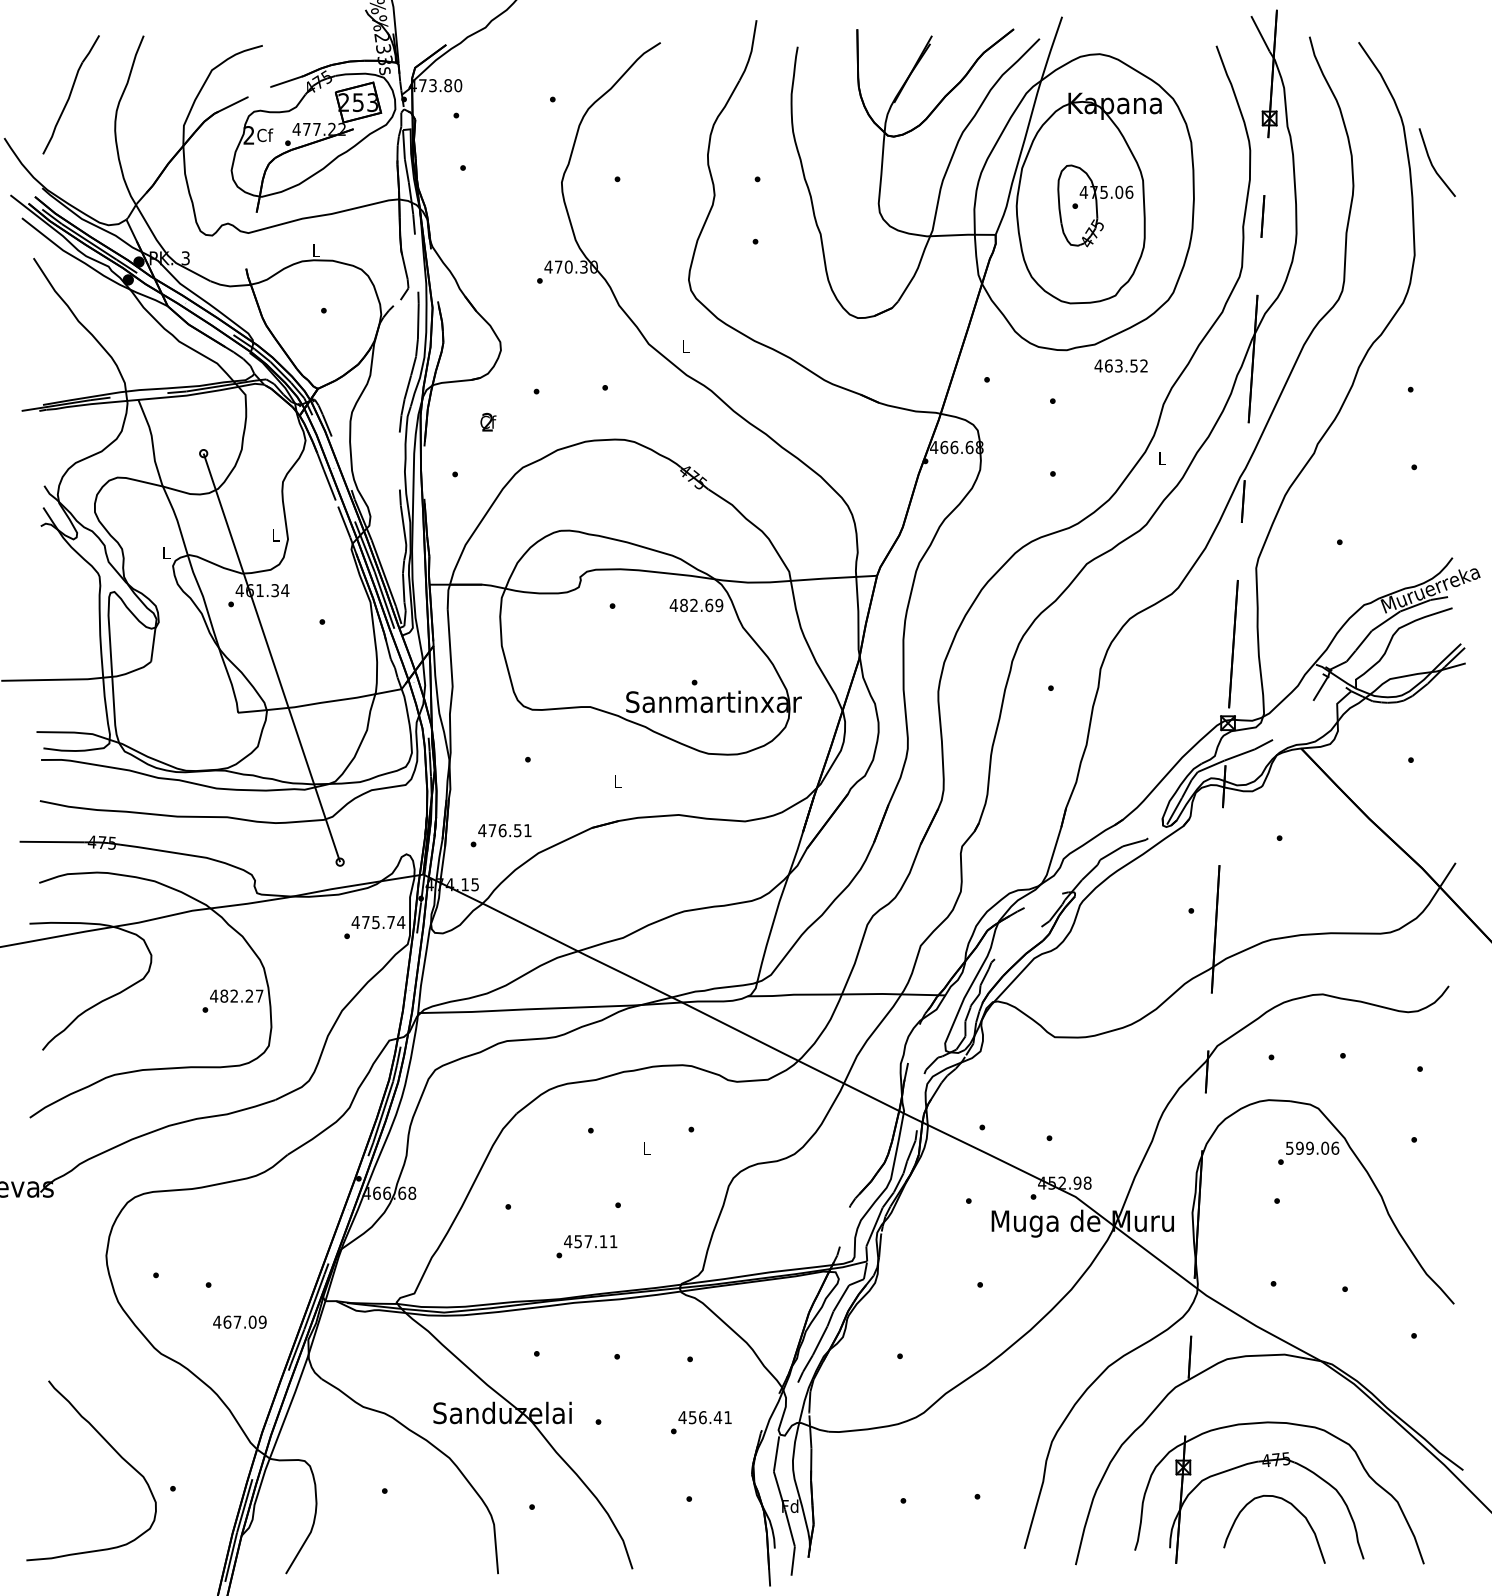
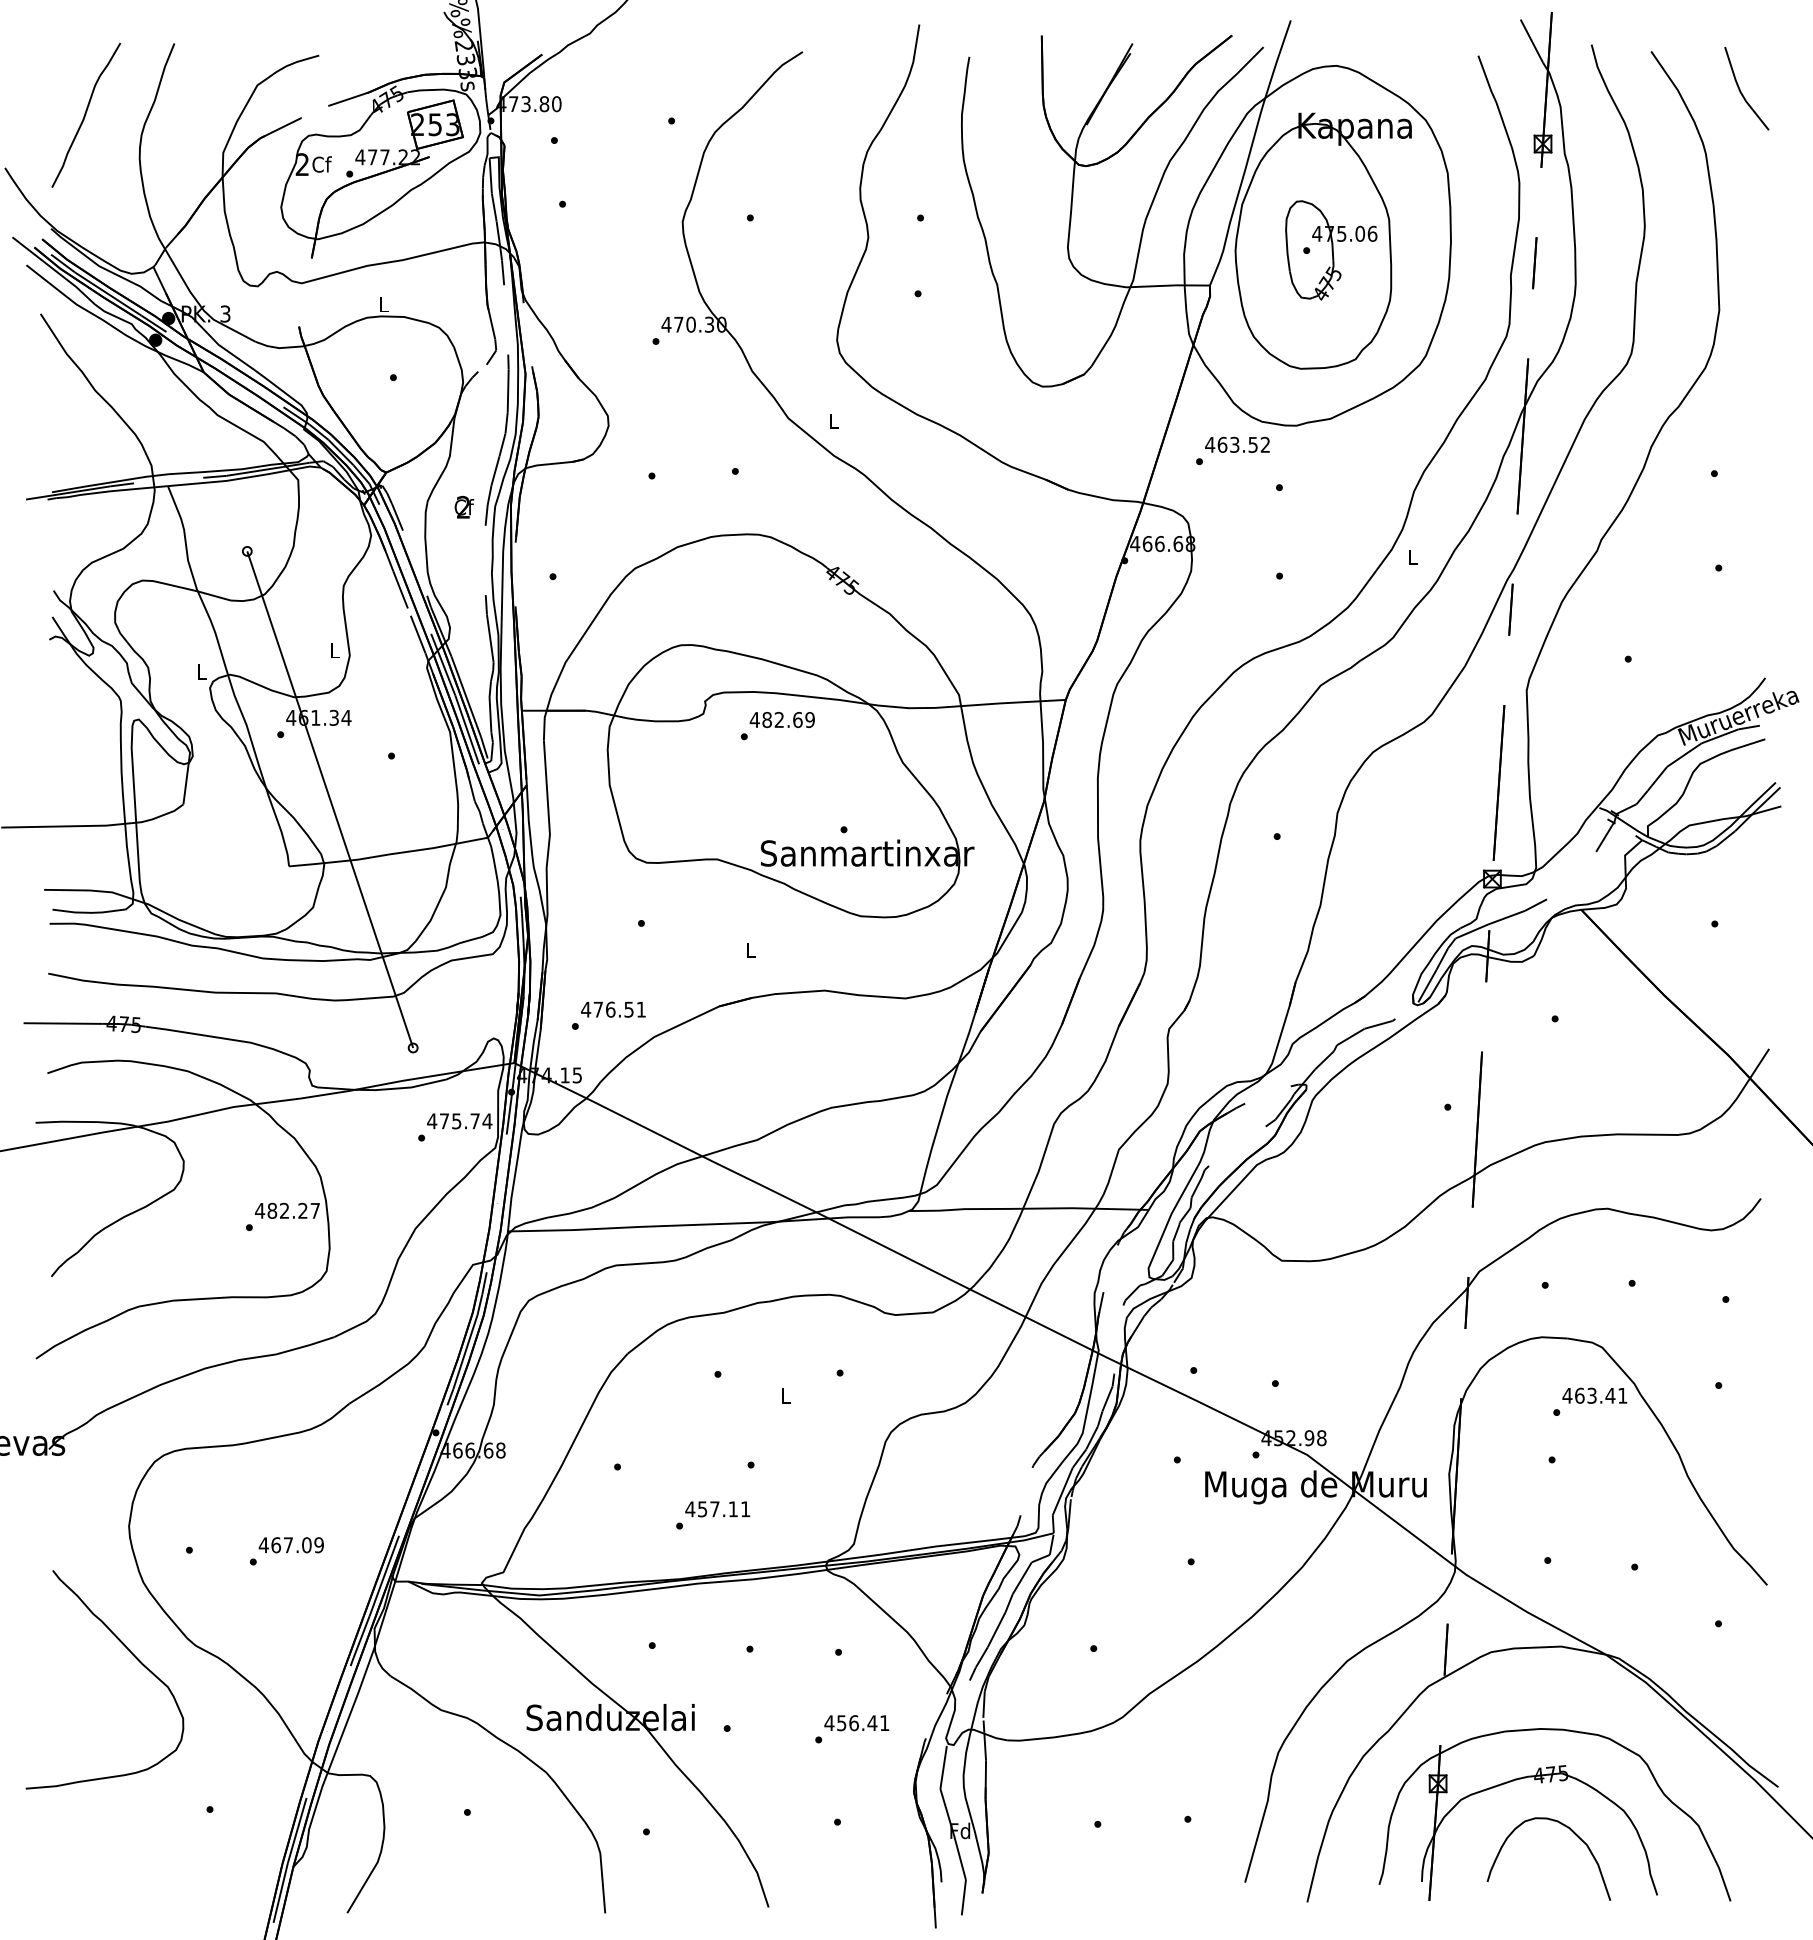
line: (1432, 164) -> (1741, 91), moved
text: (1121, 365) -> (1237, 444), moved
text: (488, 421) -> (464, 506), moved
text: (695, 605) -> (781, 719), moved
text: (1312, 1148) -> (1594, 1395), 599.06 -> 463.41
text: (239, 1322) -> (290, 1545), moved
curve: (113, 1449) -> (131, 1654), moved

